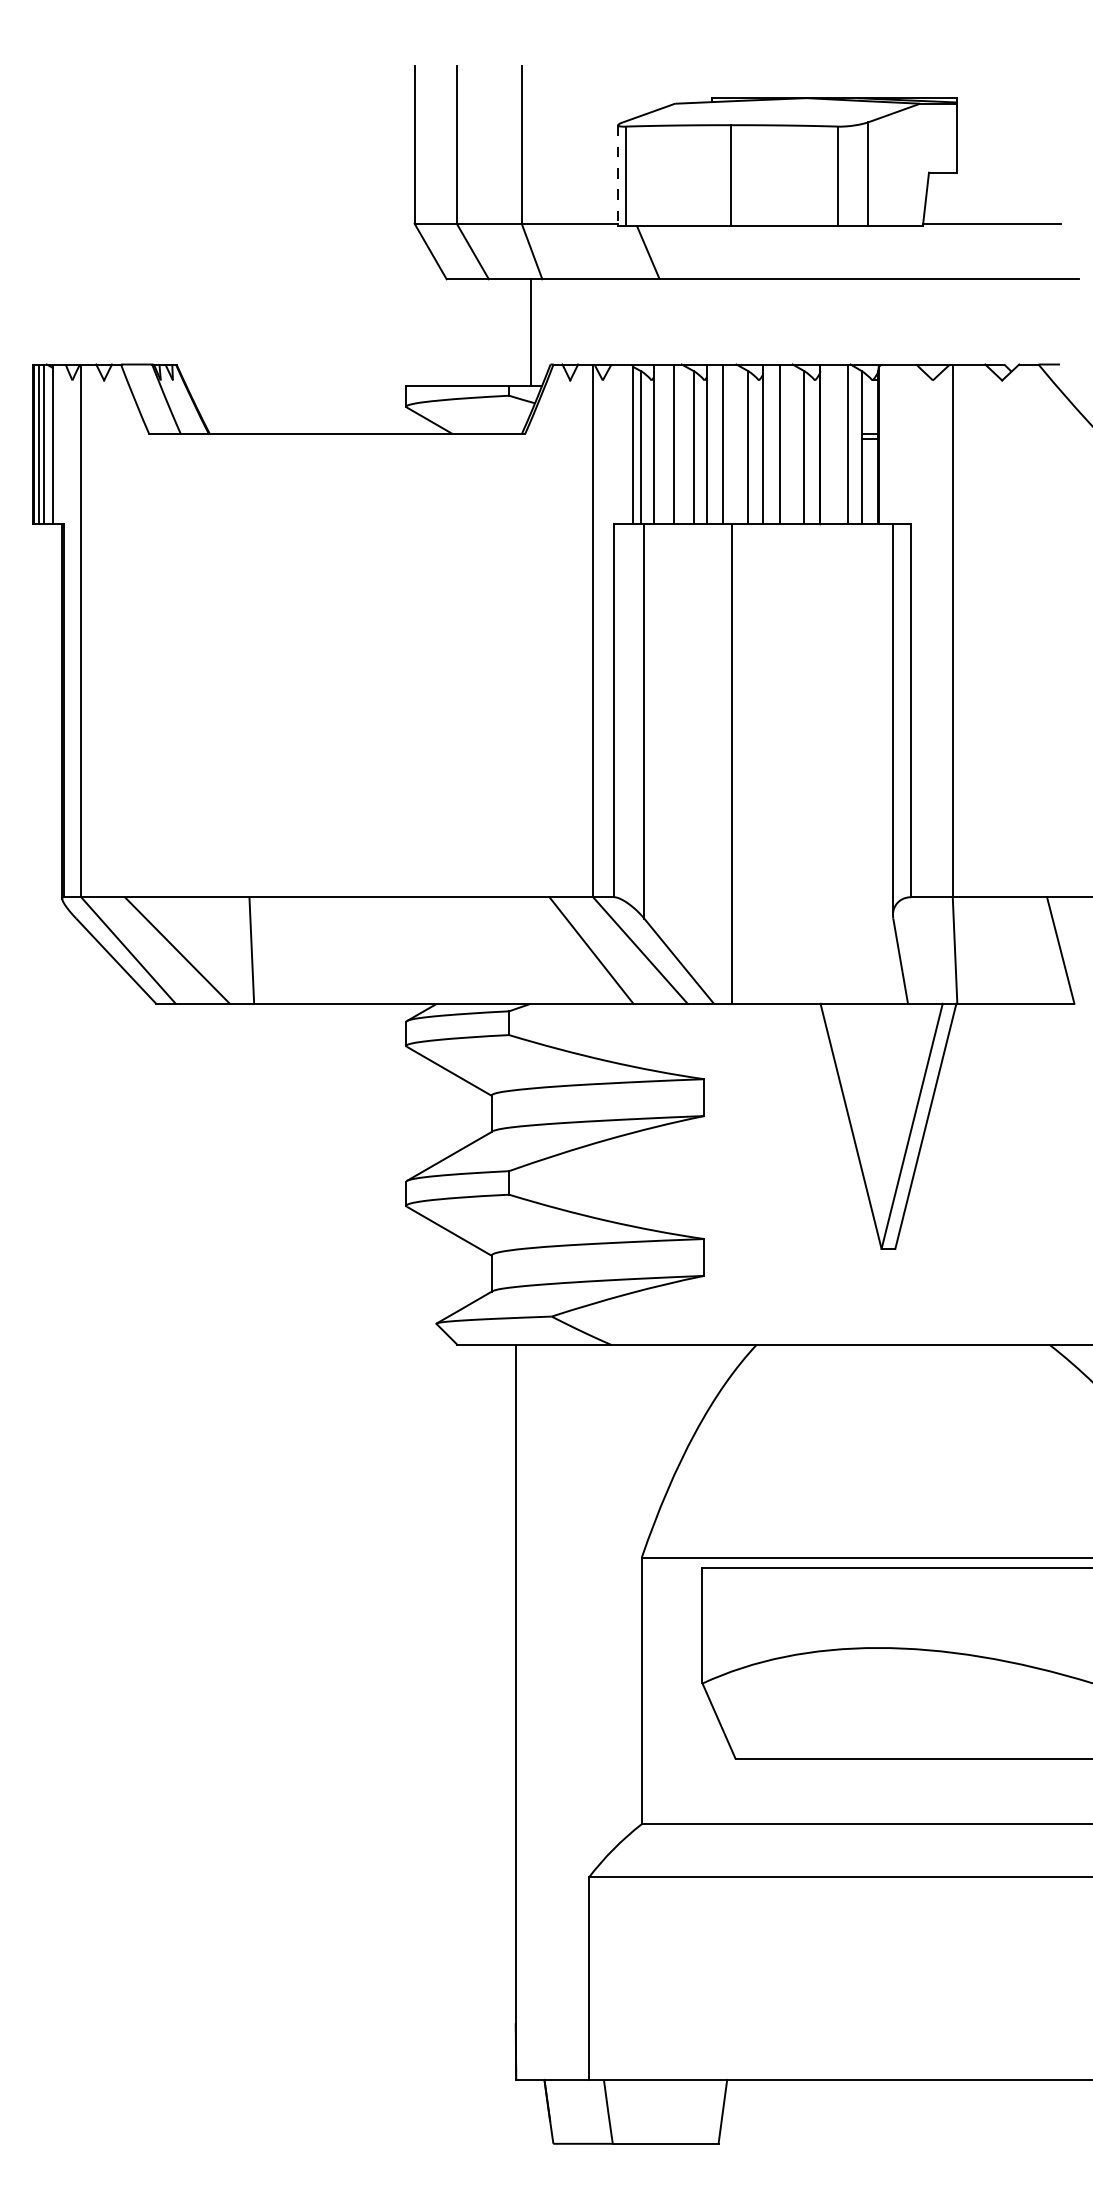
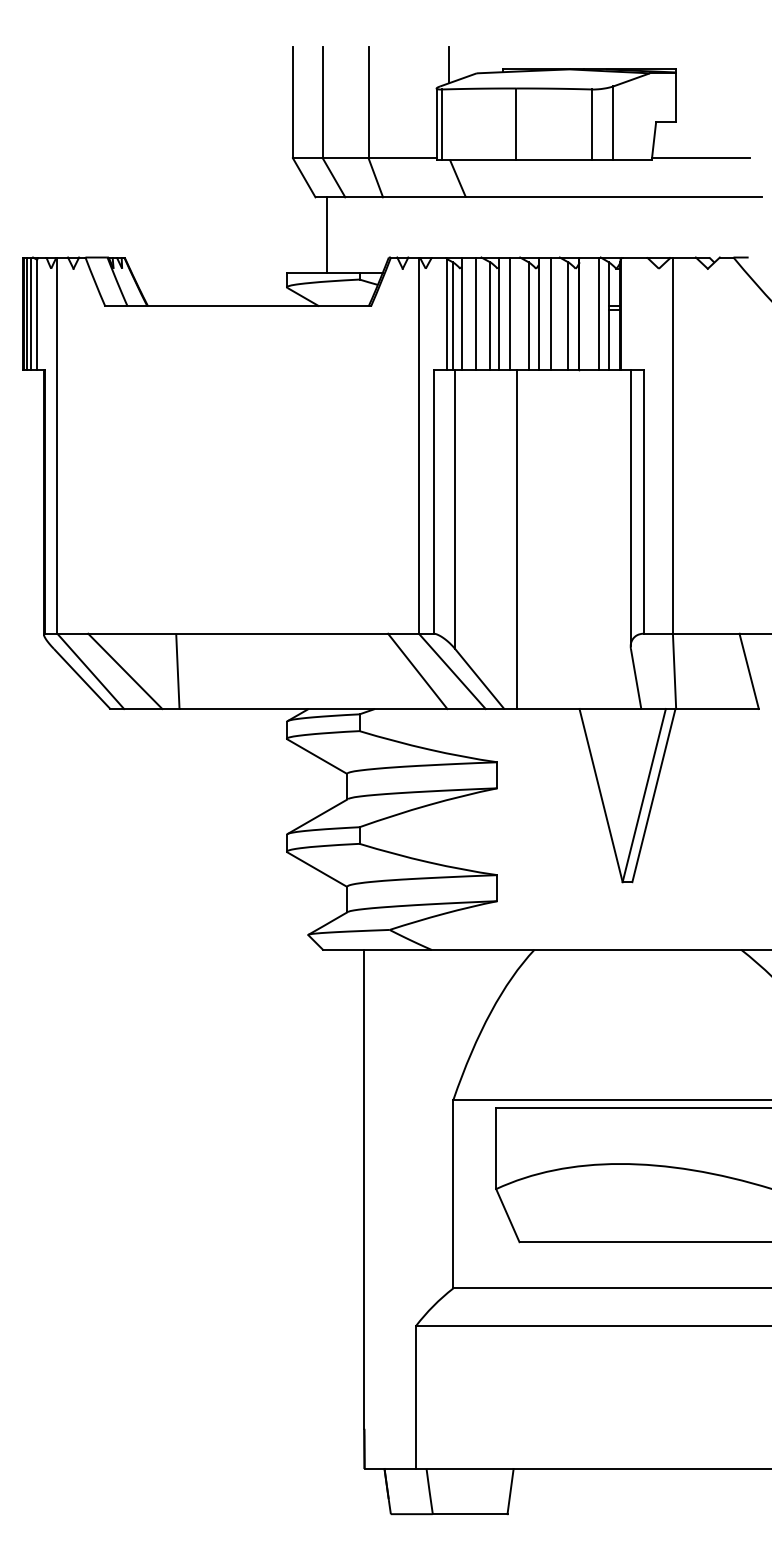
line: (636, 91) -> (449, 64), added
line: (618, 176) -> (436, 124), dashed -> solid
line: (530, 331) -> (326, 234), moved

